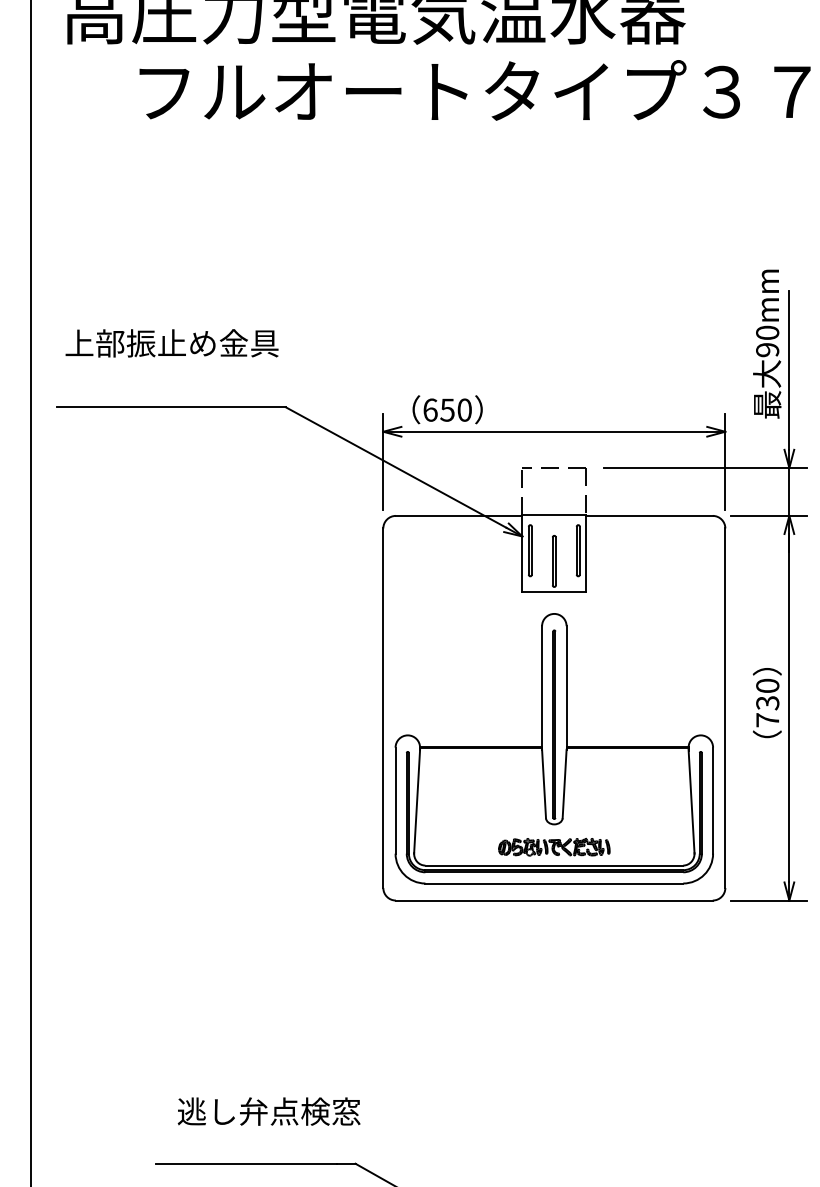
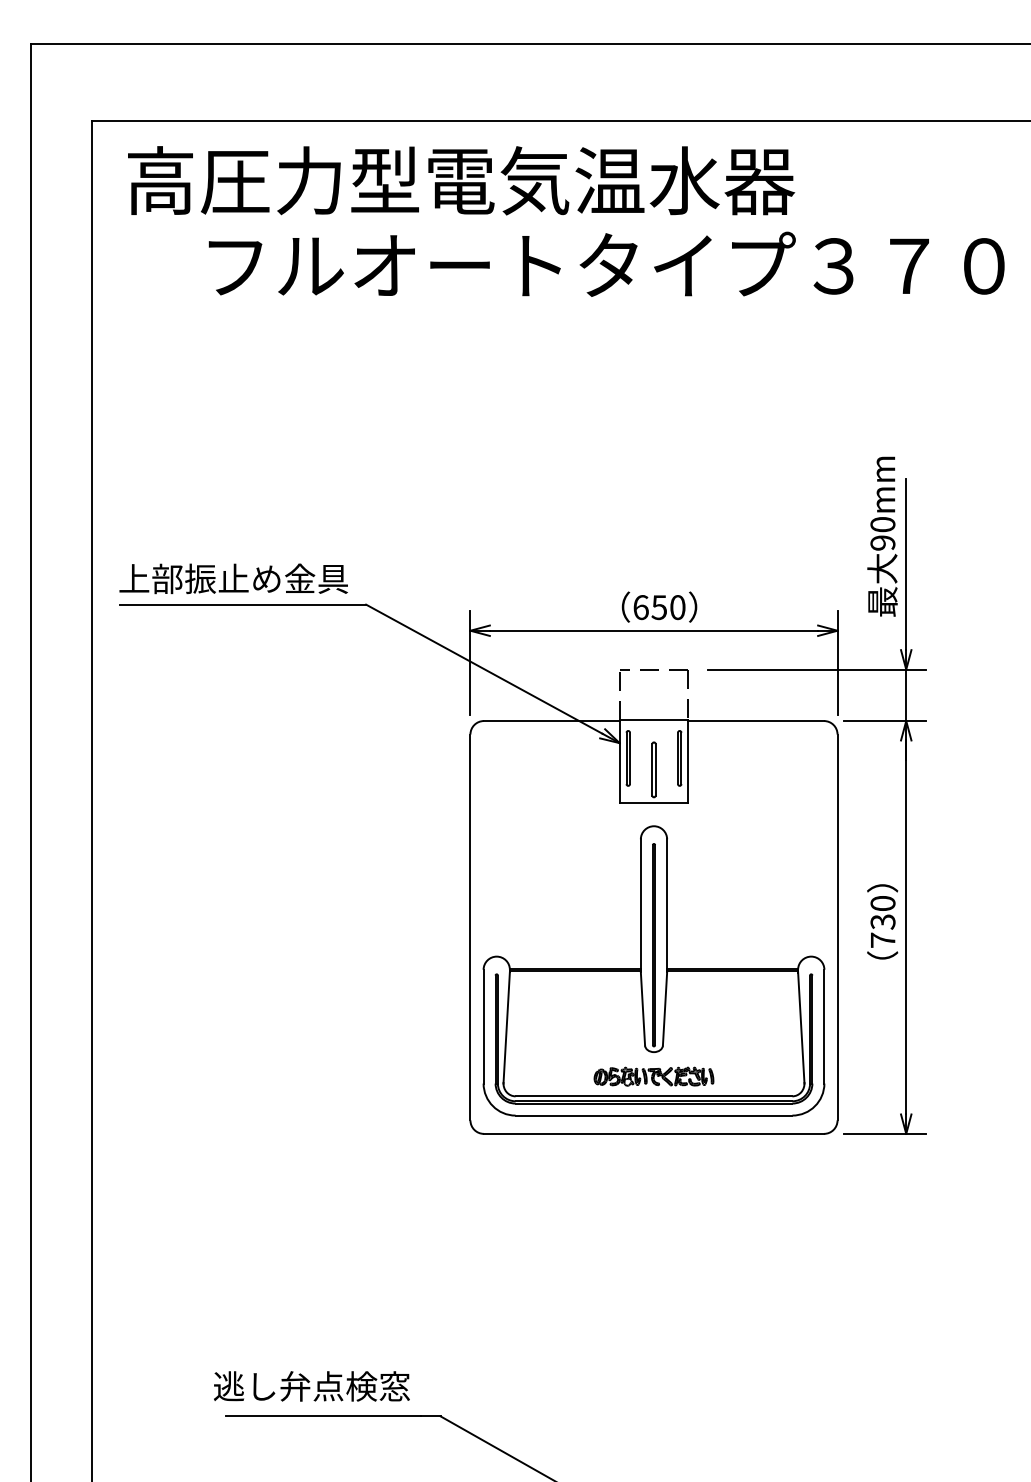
text: (171, 343) -> (233, 578), moved
text: (447, 409) -> (659, 606), moved
text: (268, 1111) -> (311, 1386), moved

